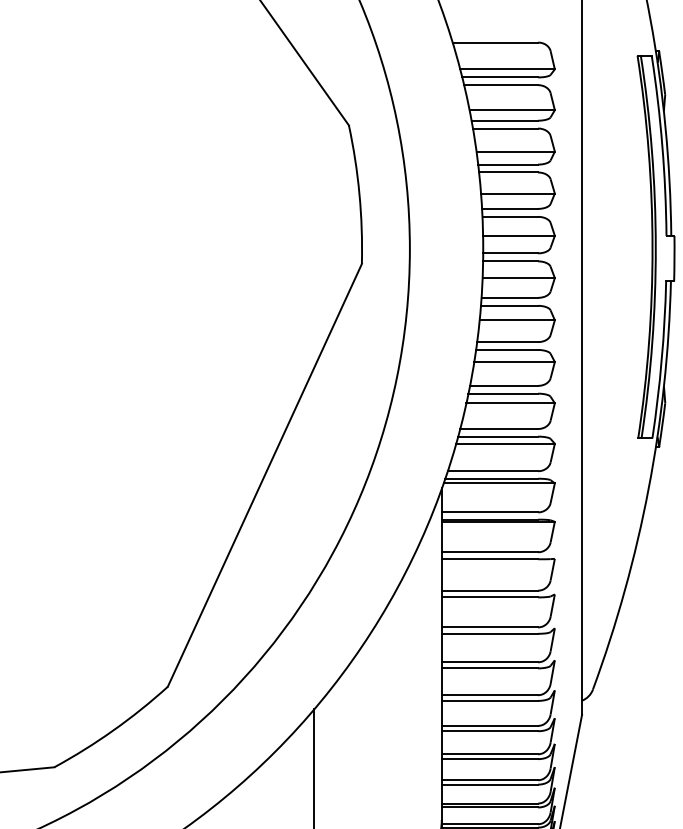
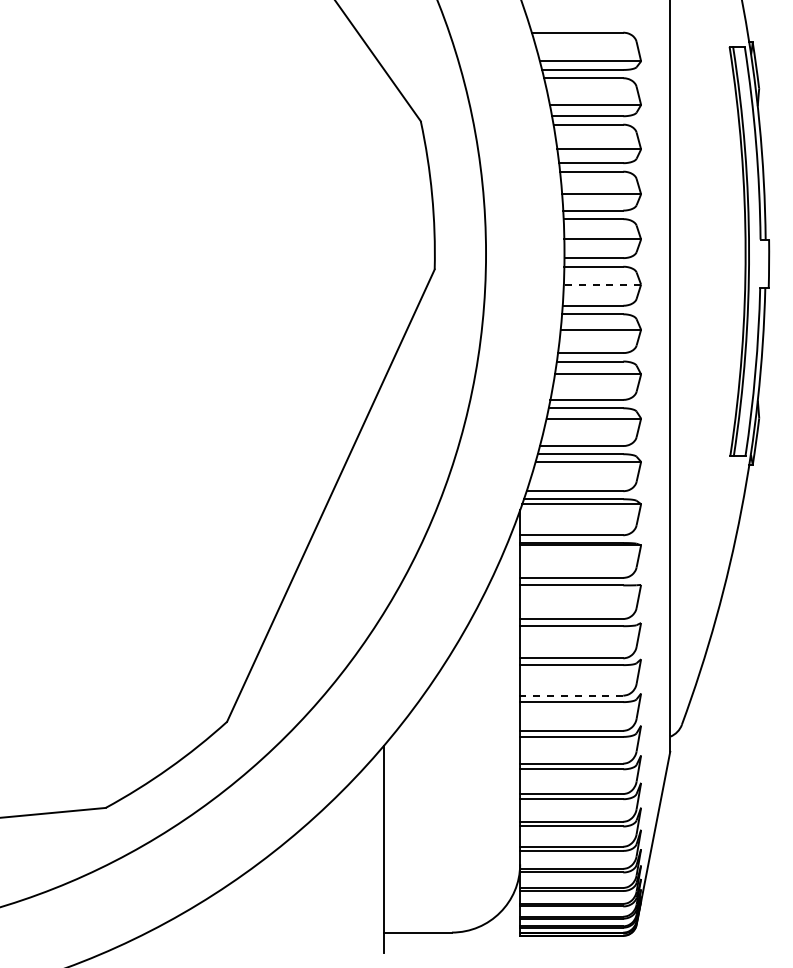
line: (518, 277) -> (602, 284), solid -> dashed
line: (489, 662) -> (571, 695), solid -> dashed

